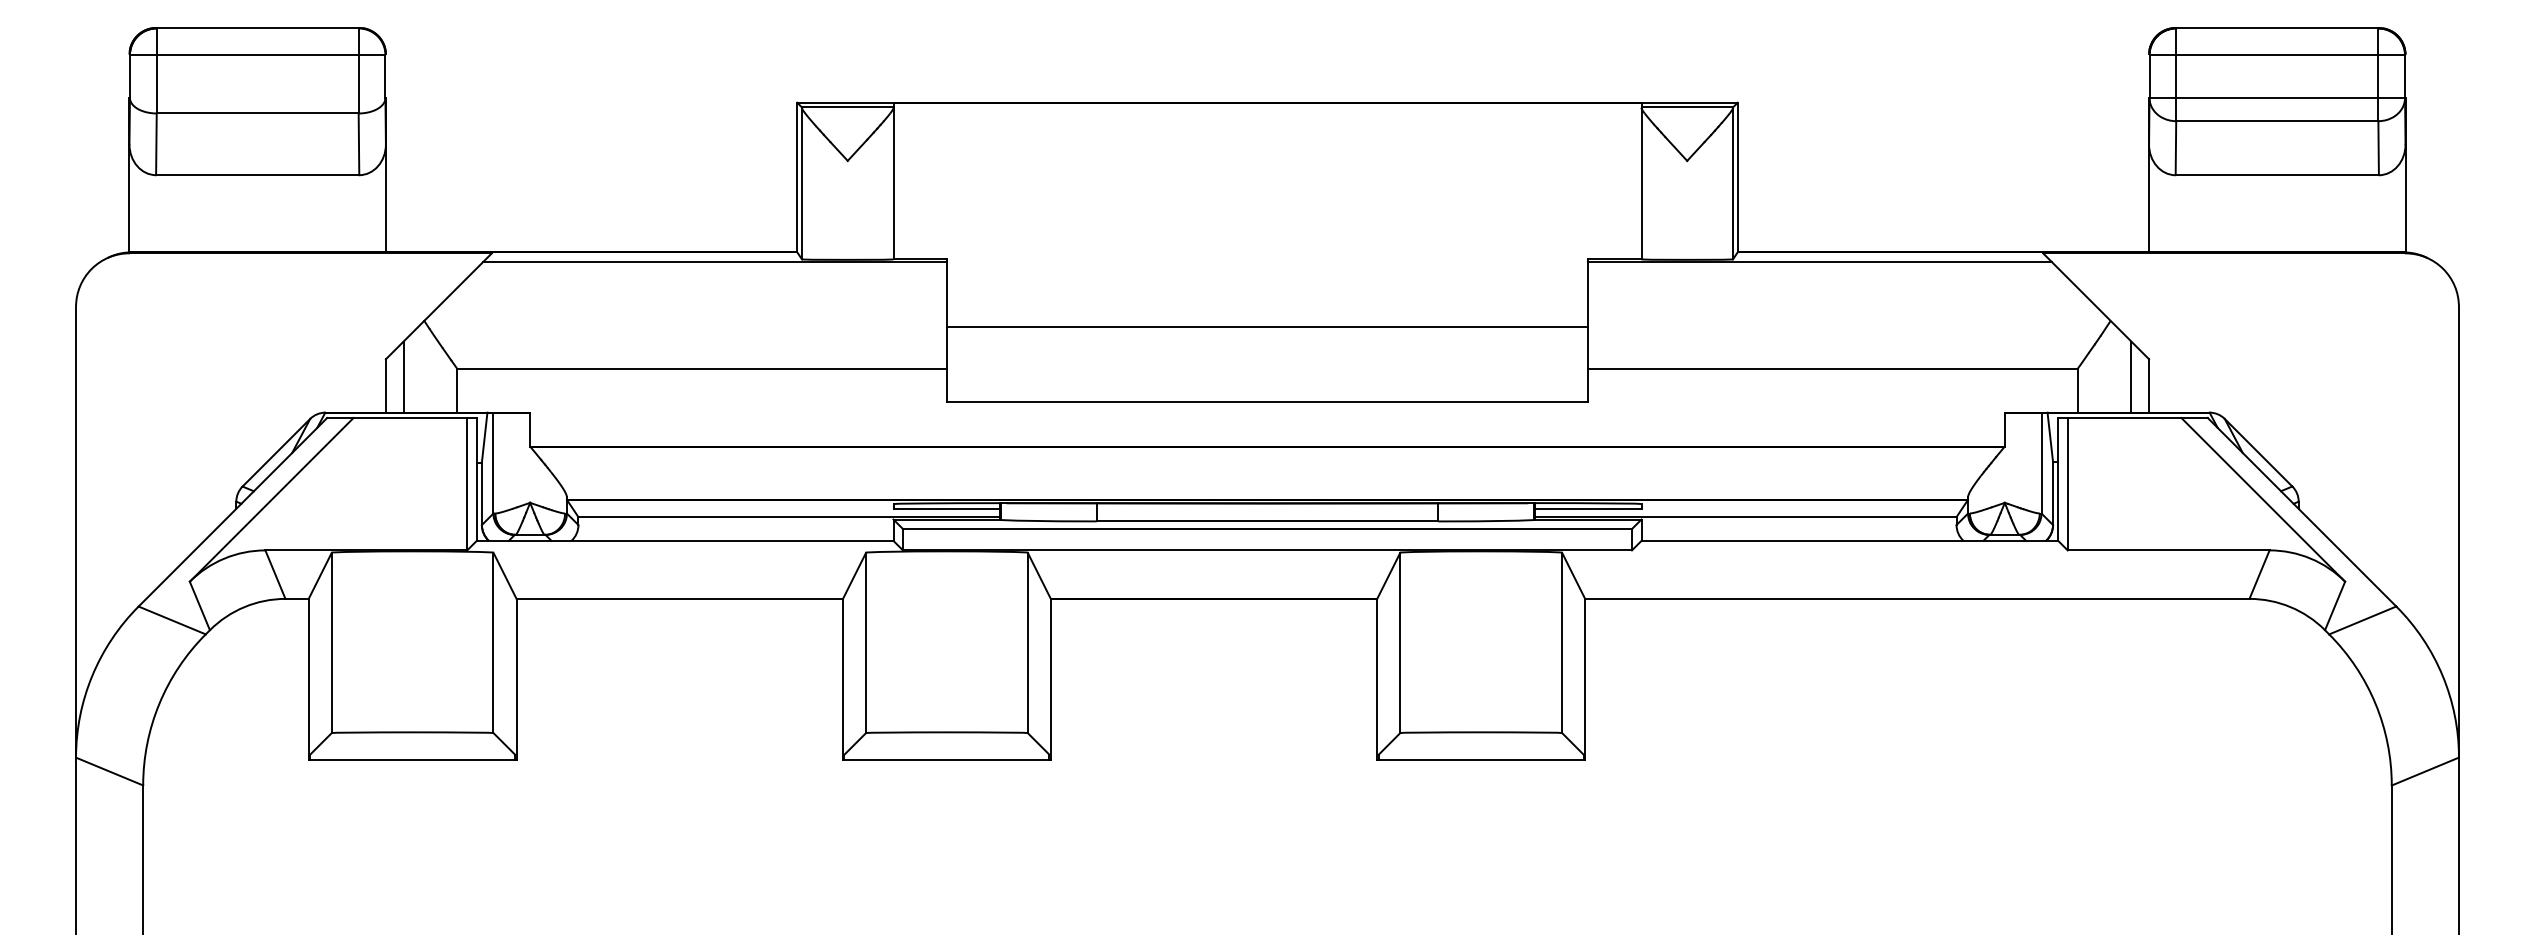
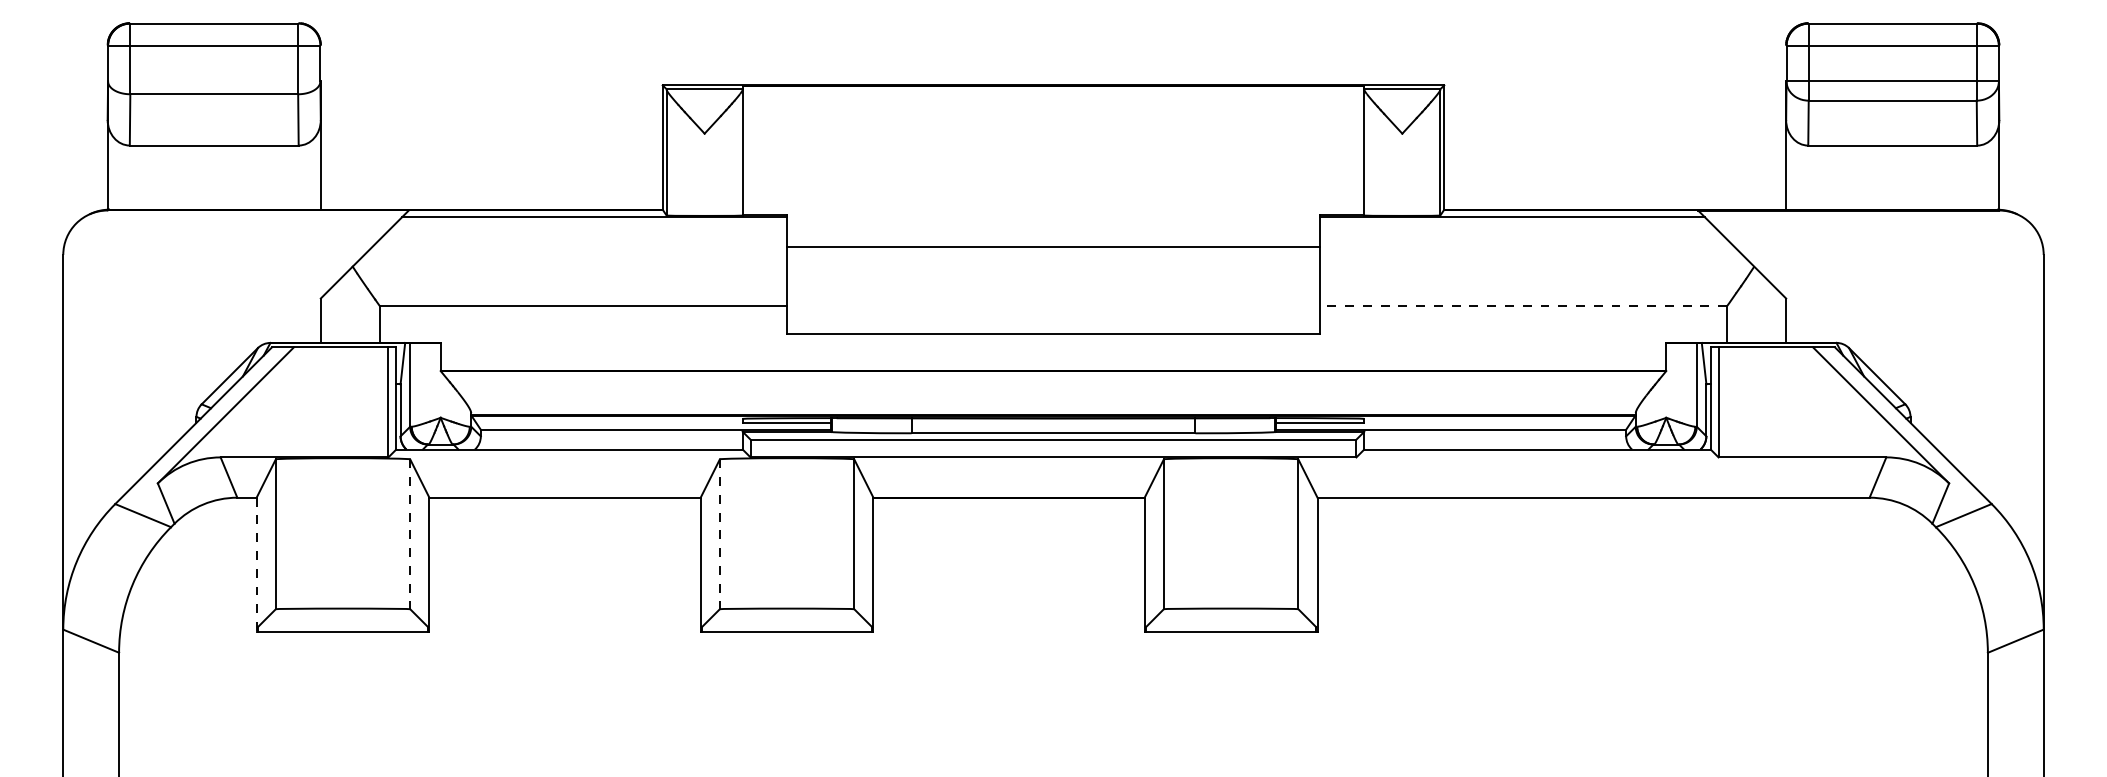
line: (1267, 327) -> (1053, 247), moved
line: (1832, 368) -> (1523, 306), solid -> dashed
line: (403, 376) -> (335, 312), removed
line: (2131, 376) -> (1771, 312), removed
line: (493, 643) -> (410, 534), solid -> dashed
line: (866, 643) -> (720, 534), solid -> dashed
line: (308, 679) -> (256, 564), solid -> dashed

